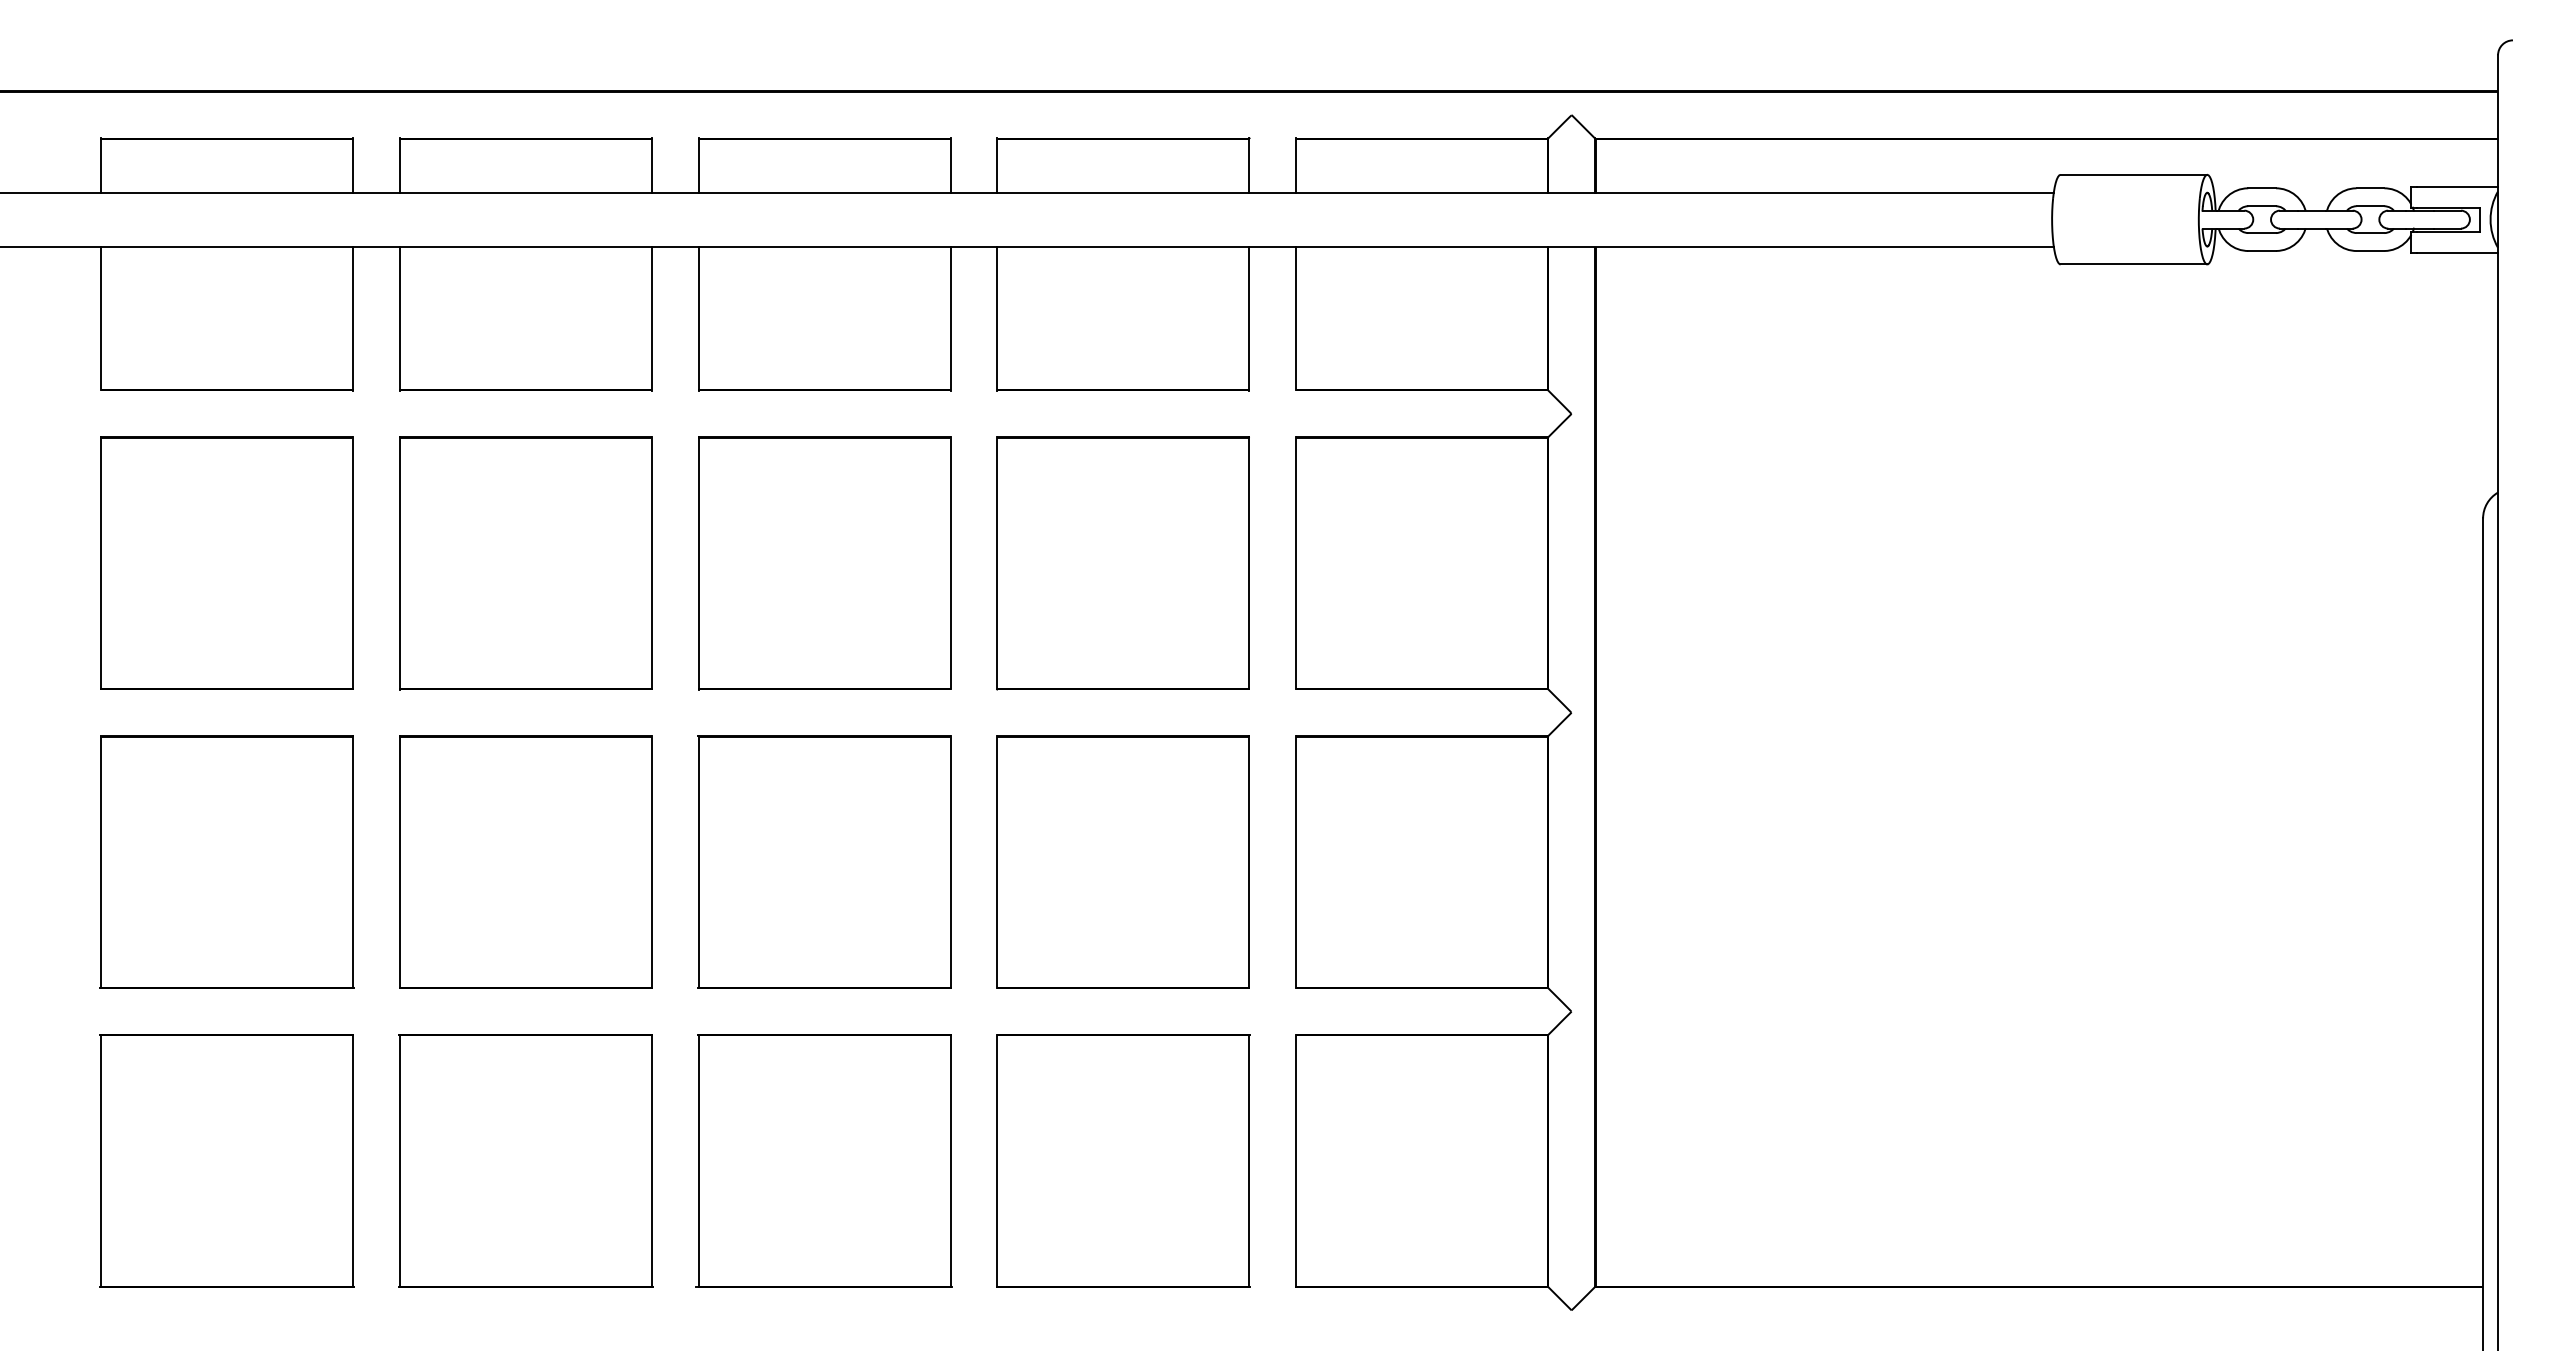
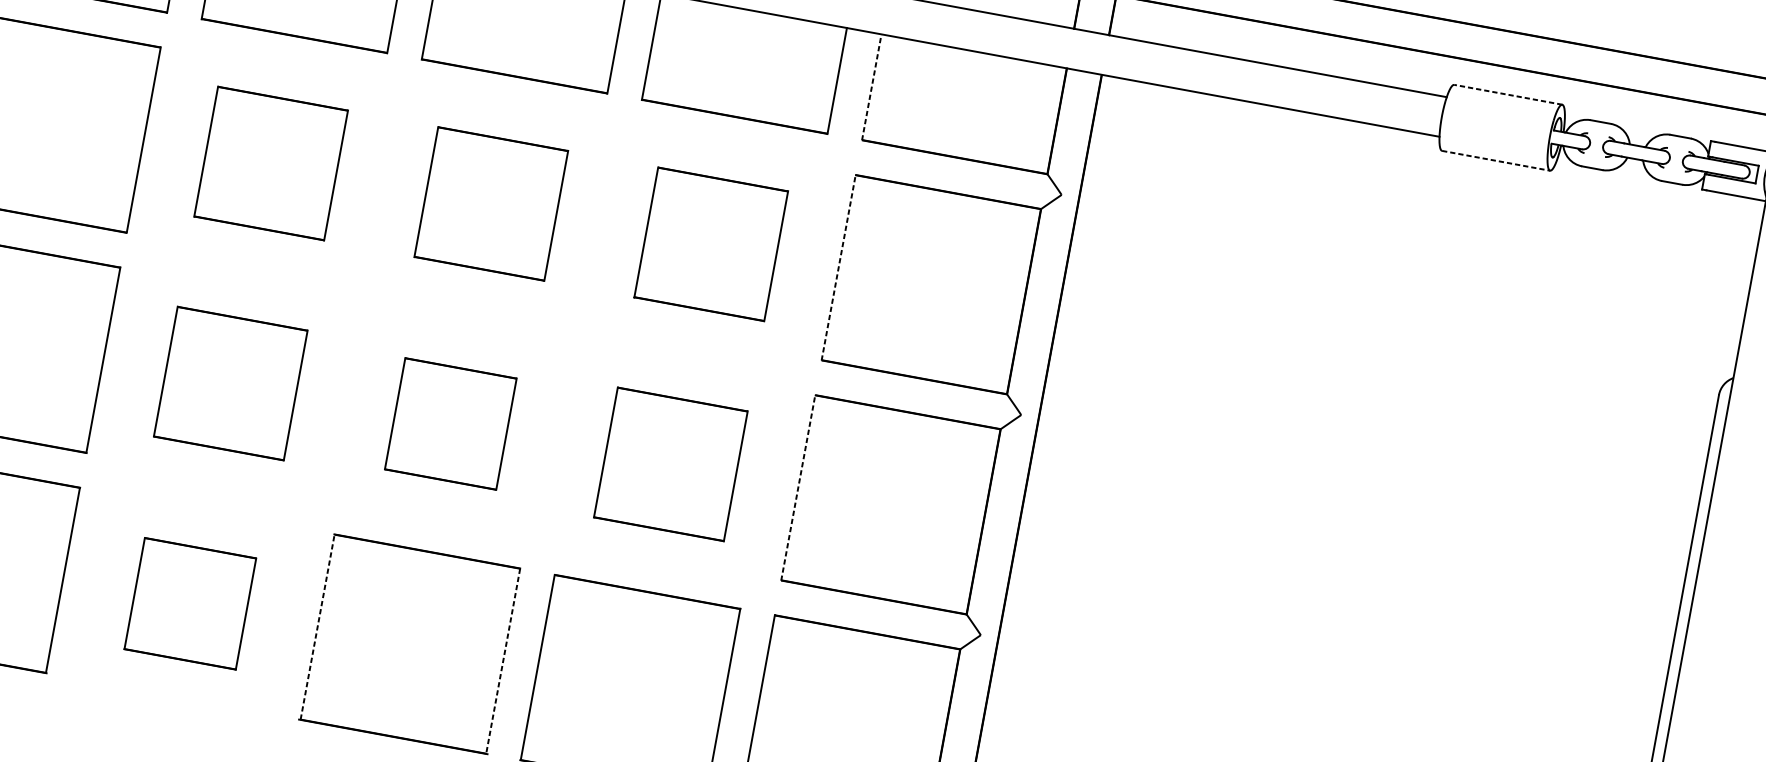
line: (2133, 174) -> (1507, 94), solid -> dashed
line: (2262, 206) -> (1598, 135), removed
line: (2370, 206) -> (1678, 150), removed
line: (2262, 233) -> (1595, 155), removed
line: (2370, 233) -> (1674, 169), removed
line: (2134, 264) -> (1496, 160), solid -> dashed
line: (1296, 318) -> (871, 87), solid -> dashed
line: (1296, 562) -> (838, 267), solid -> dashed
part: (525, 563) -> (270, 163), size x0.7
part: (824, 563) -> (491, 204), size x0.7
part: (1122, 563) -> (710, 244), size x0.7
part: (525, 861) -> (230, 383), size x0.7
part: (824, 861) -> (450, 423), size x0.6
part: (1122, 861) -> (670, 463), size x0.7
line: (1296, 861) -> (798, 487), solid -> dashed
part: (525, 1160) -> (190, 603), size x0.6
line: (698, 1160) -> (317, 626), solid -> dashed
line: (950, 1161) -> (503, 661), solid -> dashed

